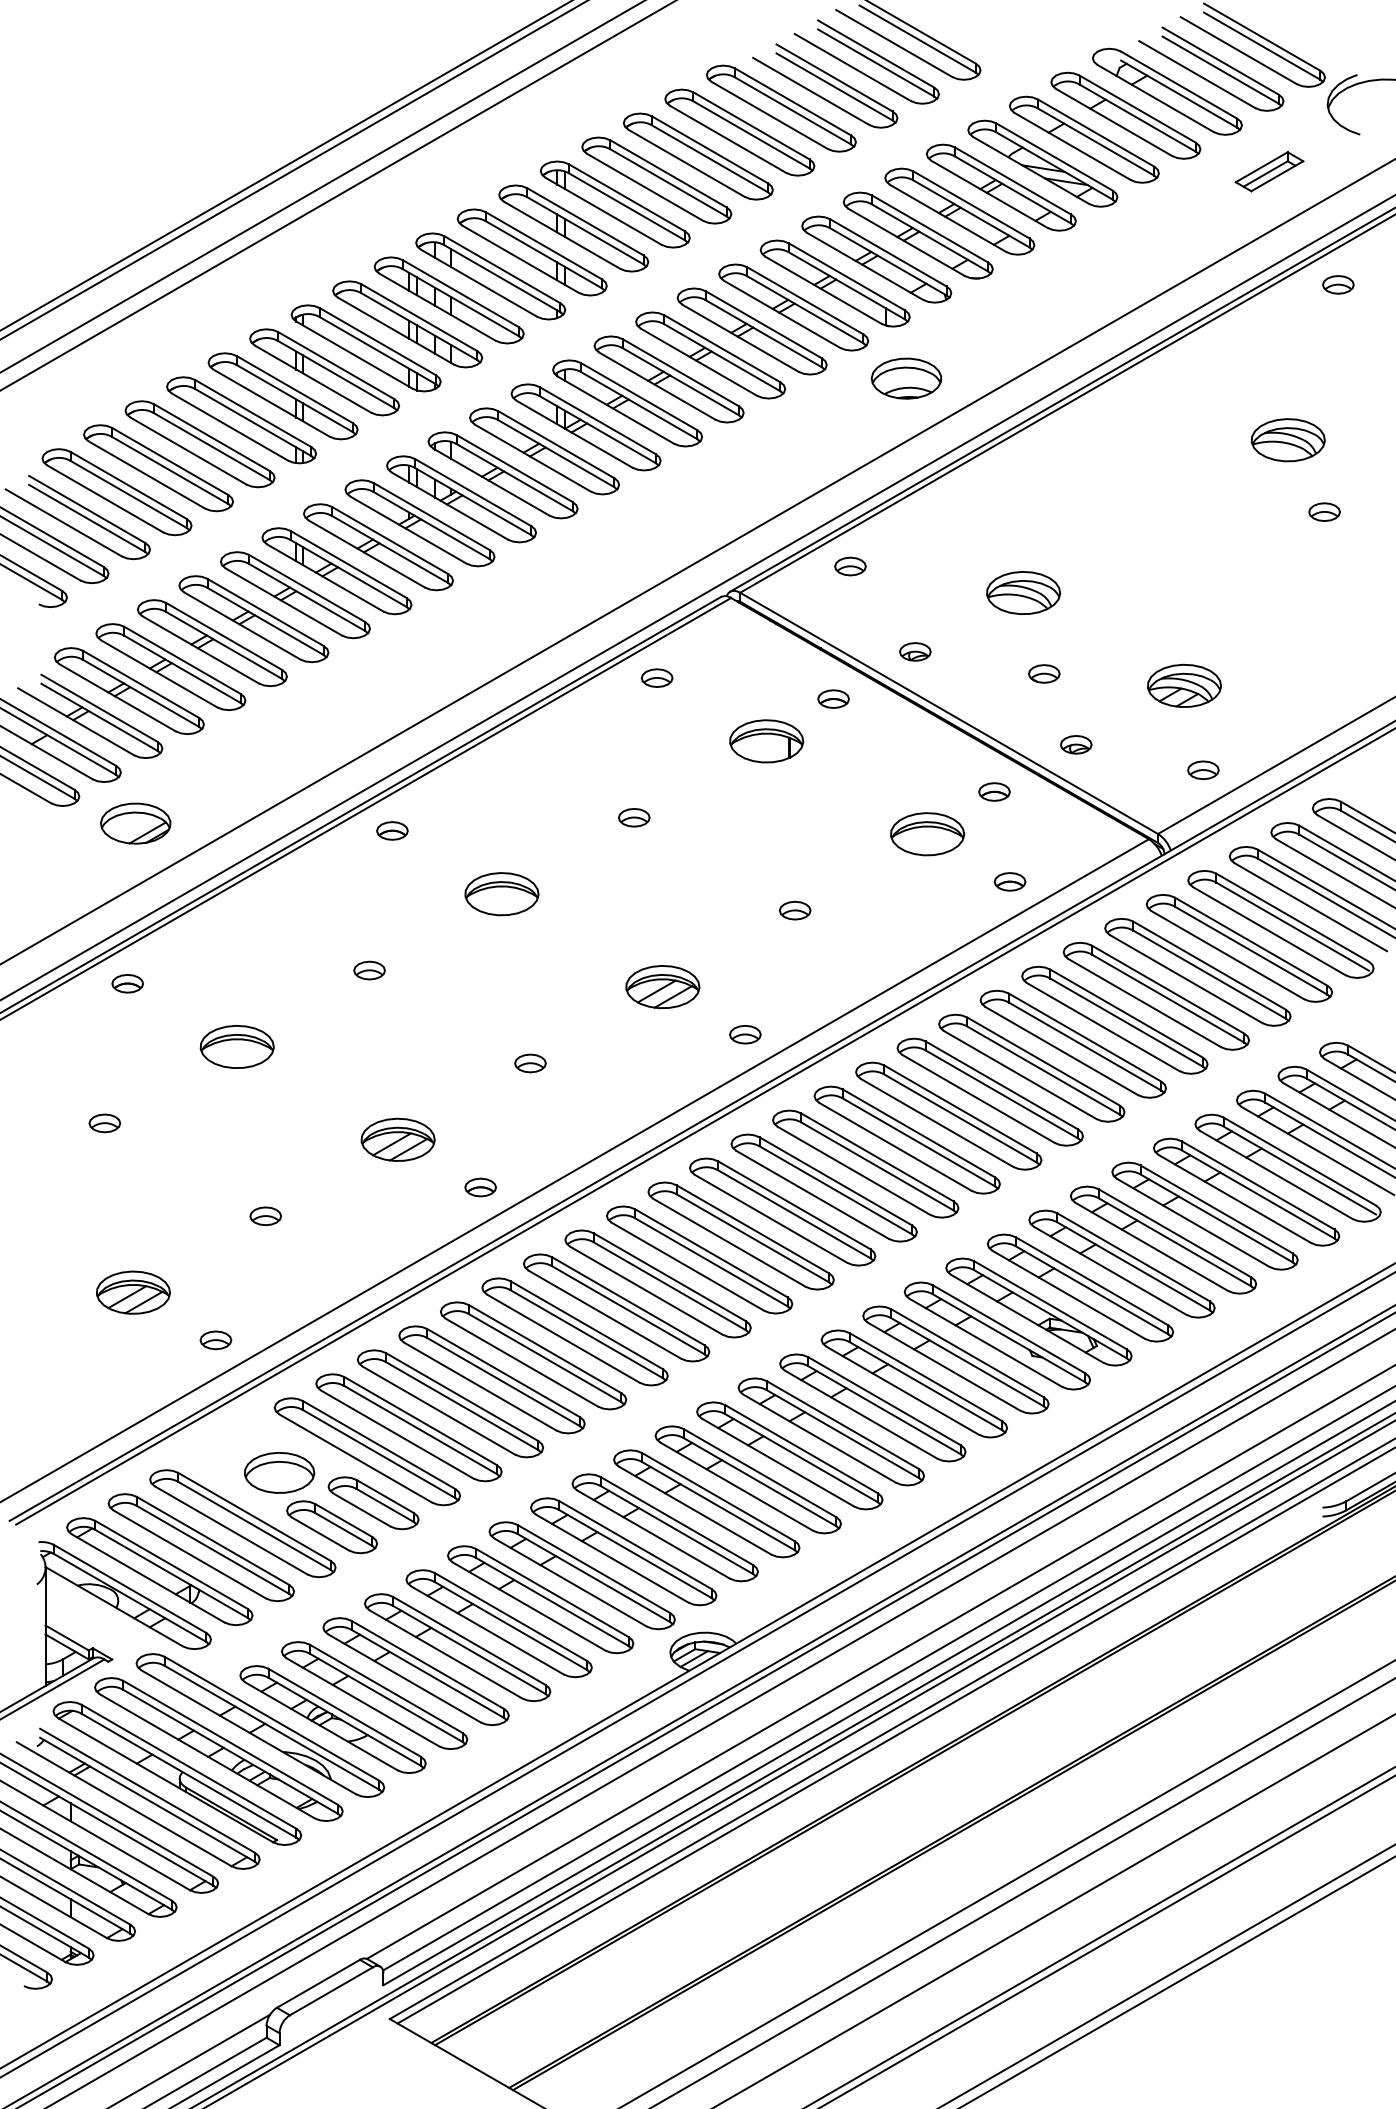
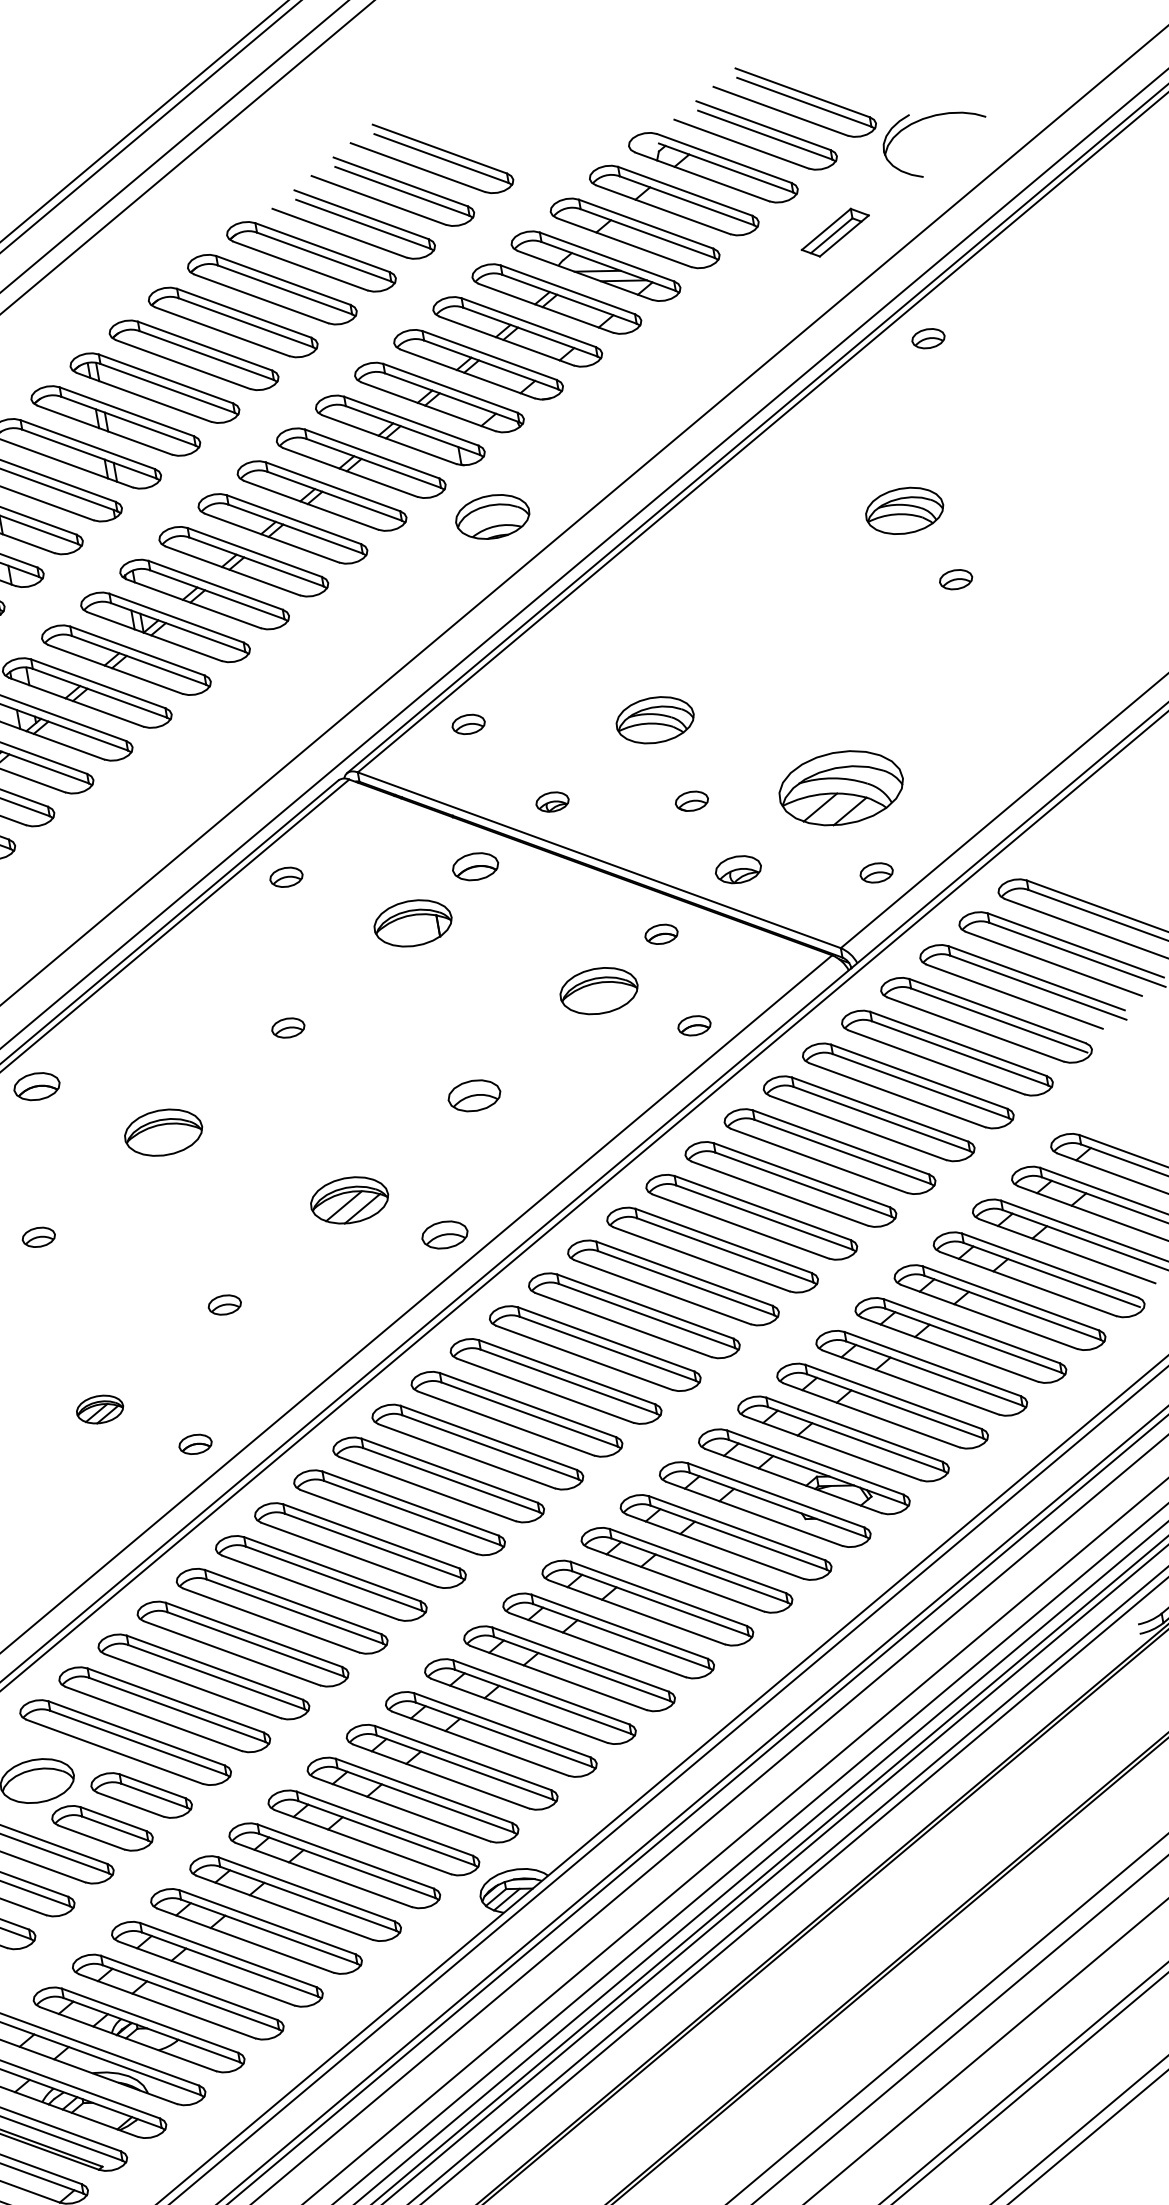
part: (1184, 685) -> (841, 787), size x1.6
part: (833, 698) -> (475, 866), size x1.4
part: (1076, 744) -> (738, 869), size x1.4
part: (392, 830) -> (37, 1086), size x1.4
part: (794, 910) -> (473, 1095), size x1.6
part: (745, 1034) -> (445, 1234), size x1.4
part: (397, 1139) -> (99, 1409), size x0.6

